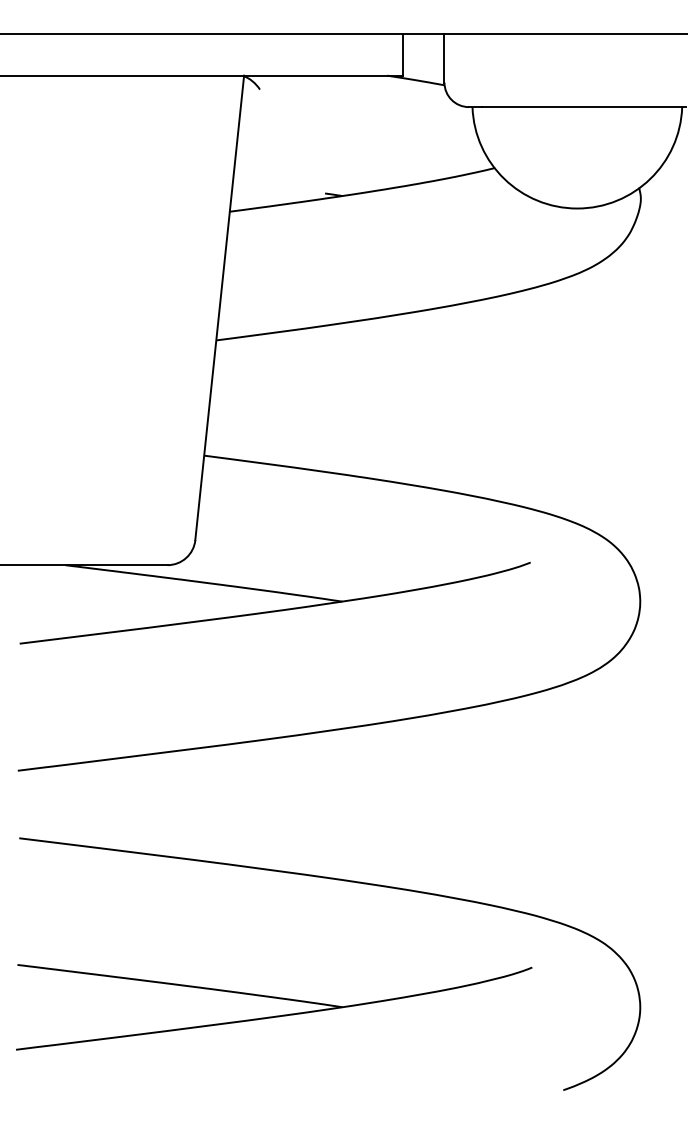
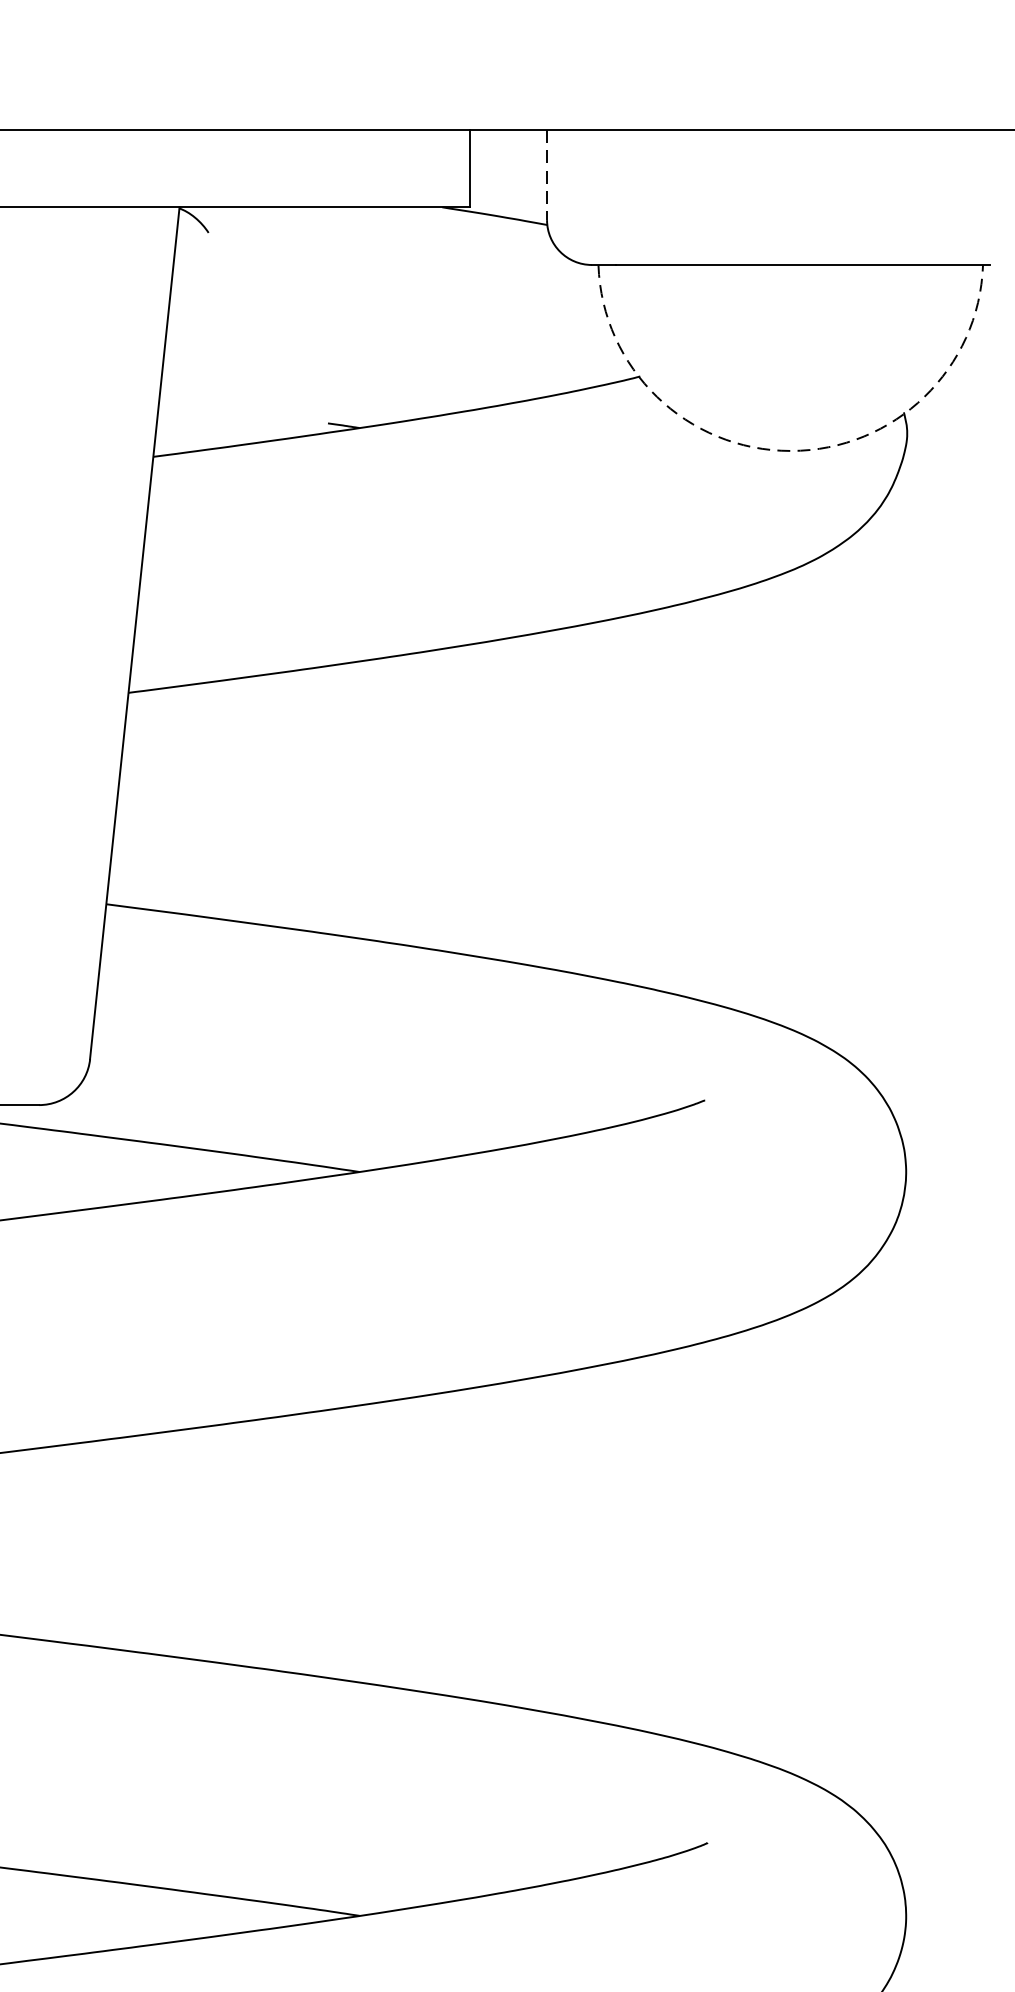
line: (444, 58) -> (547, 175), solid -> dashed
arc: (577, 208) -> (791, 450), solid -> dashed

